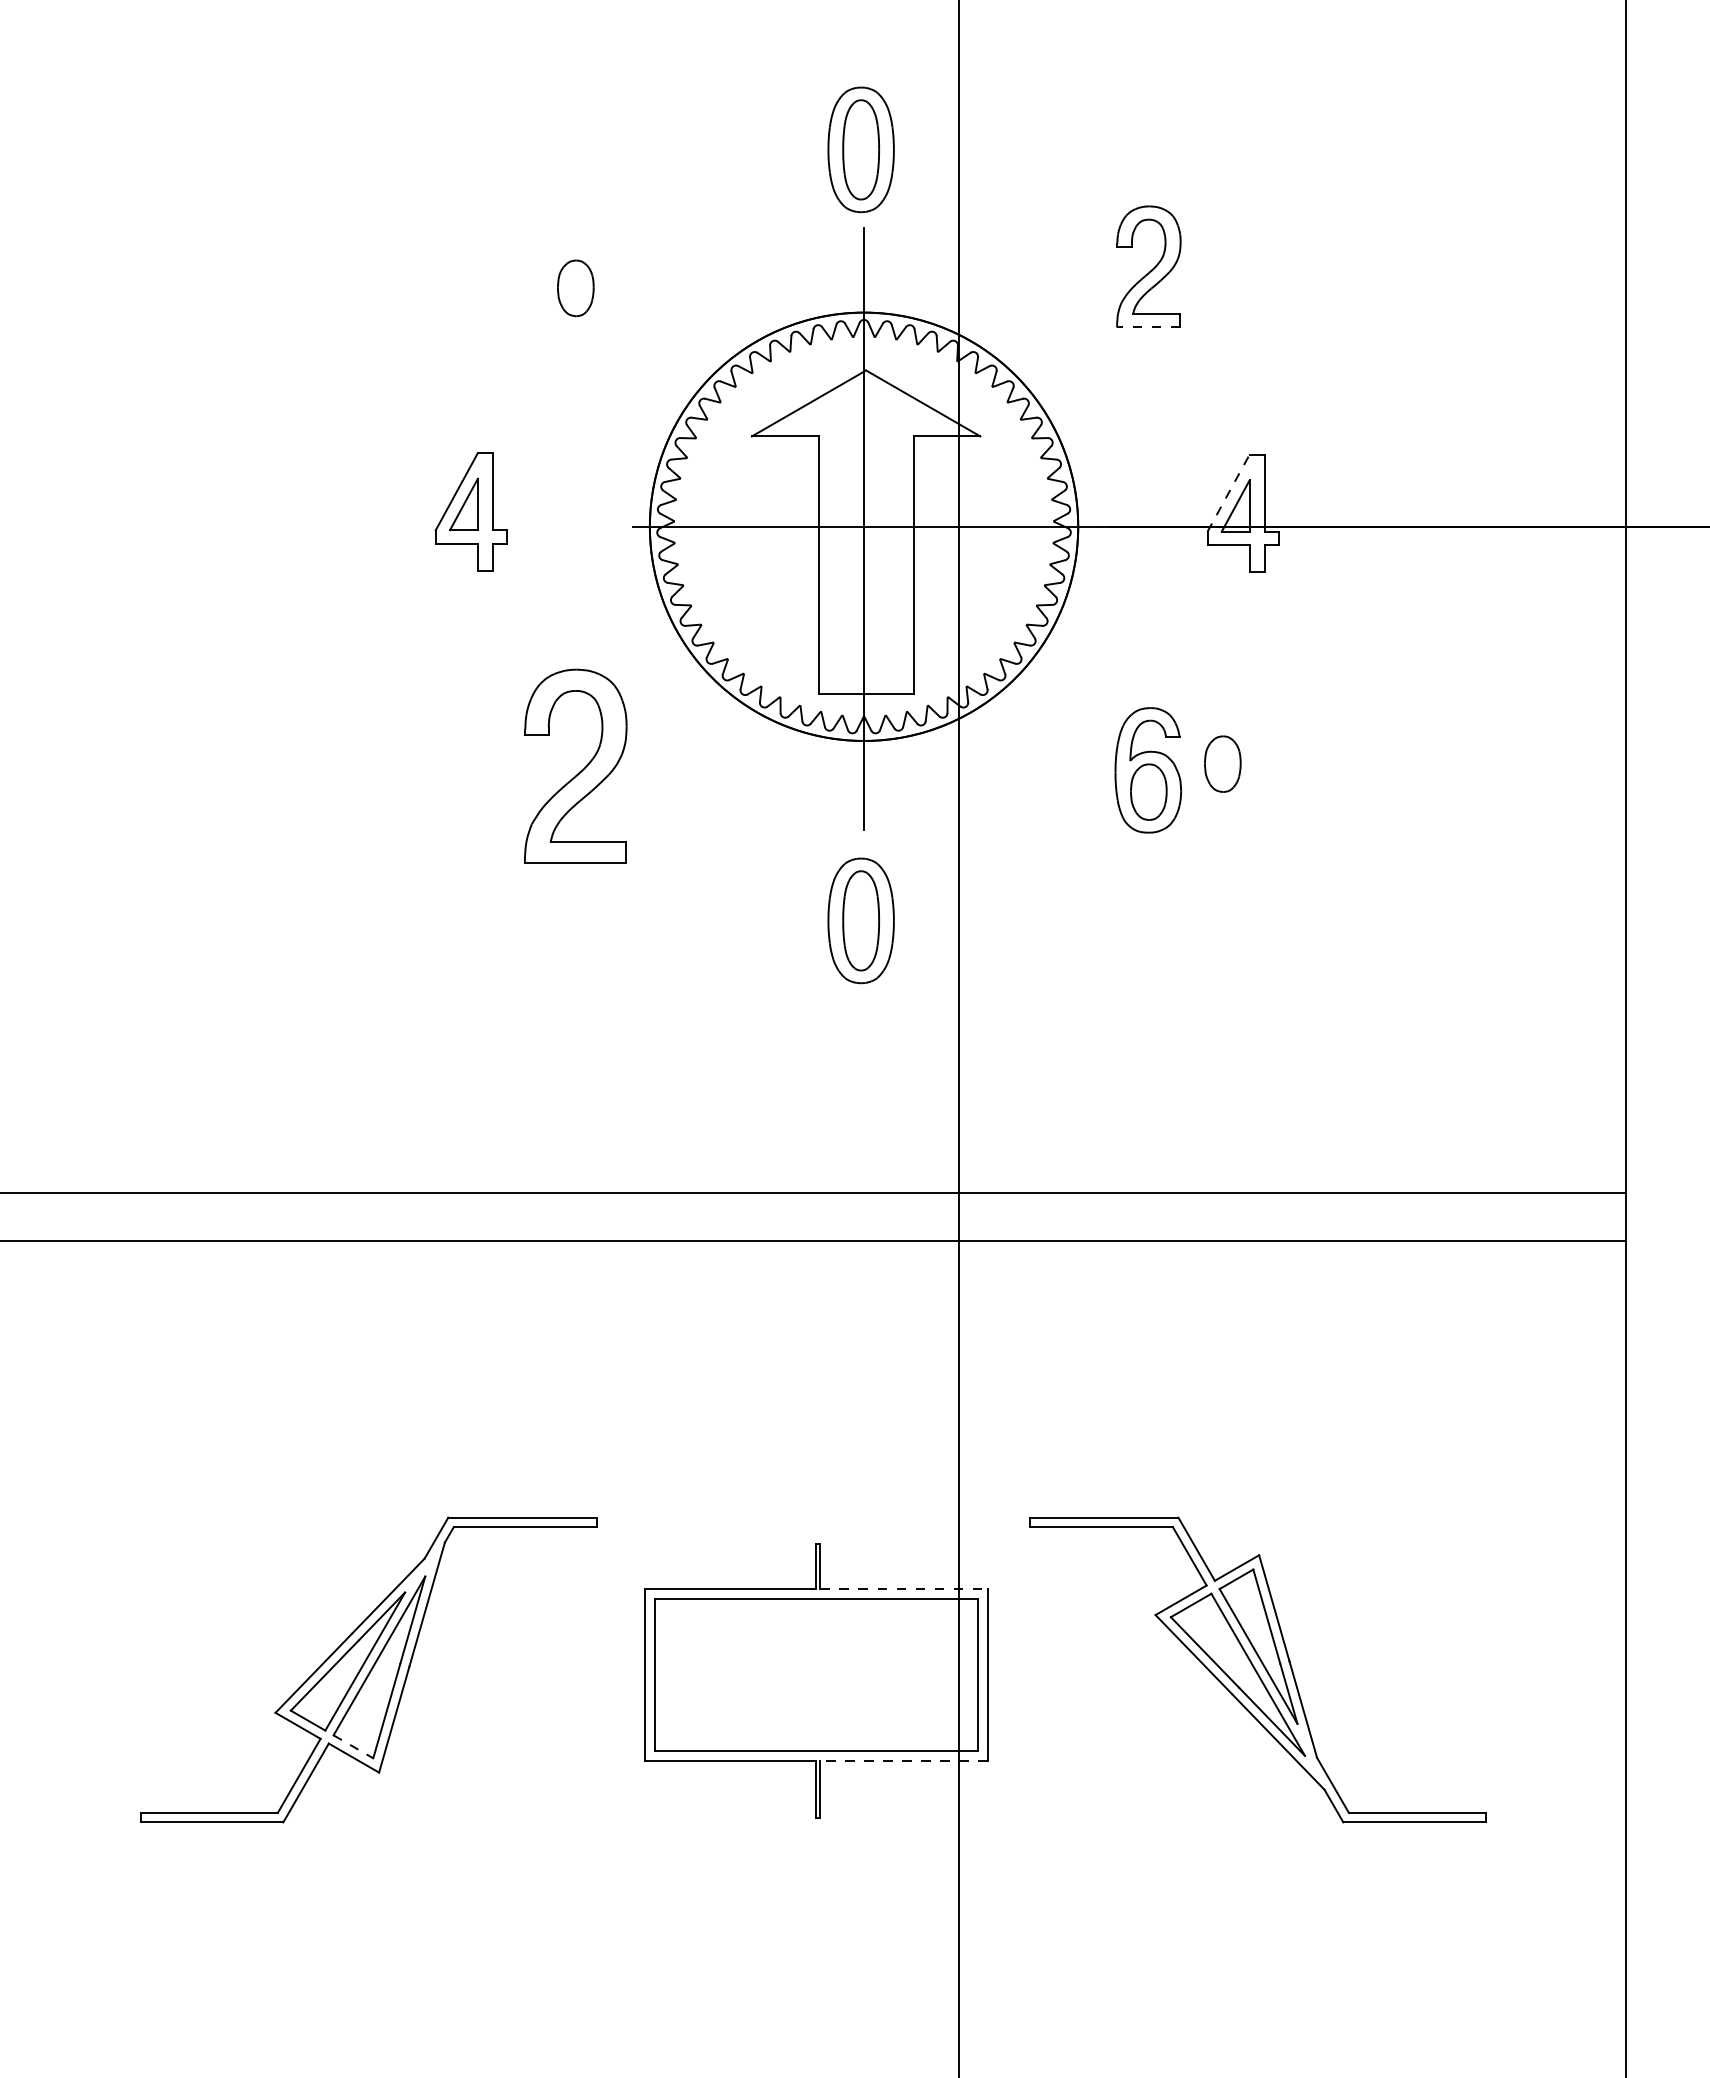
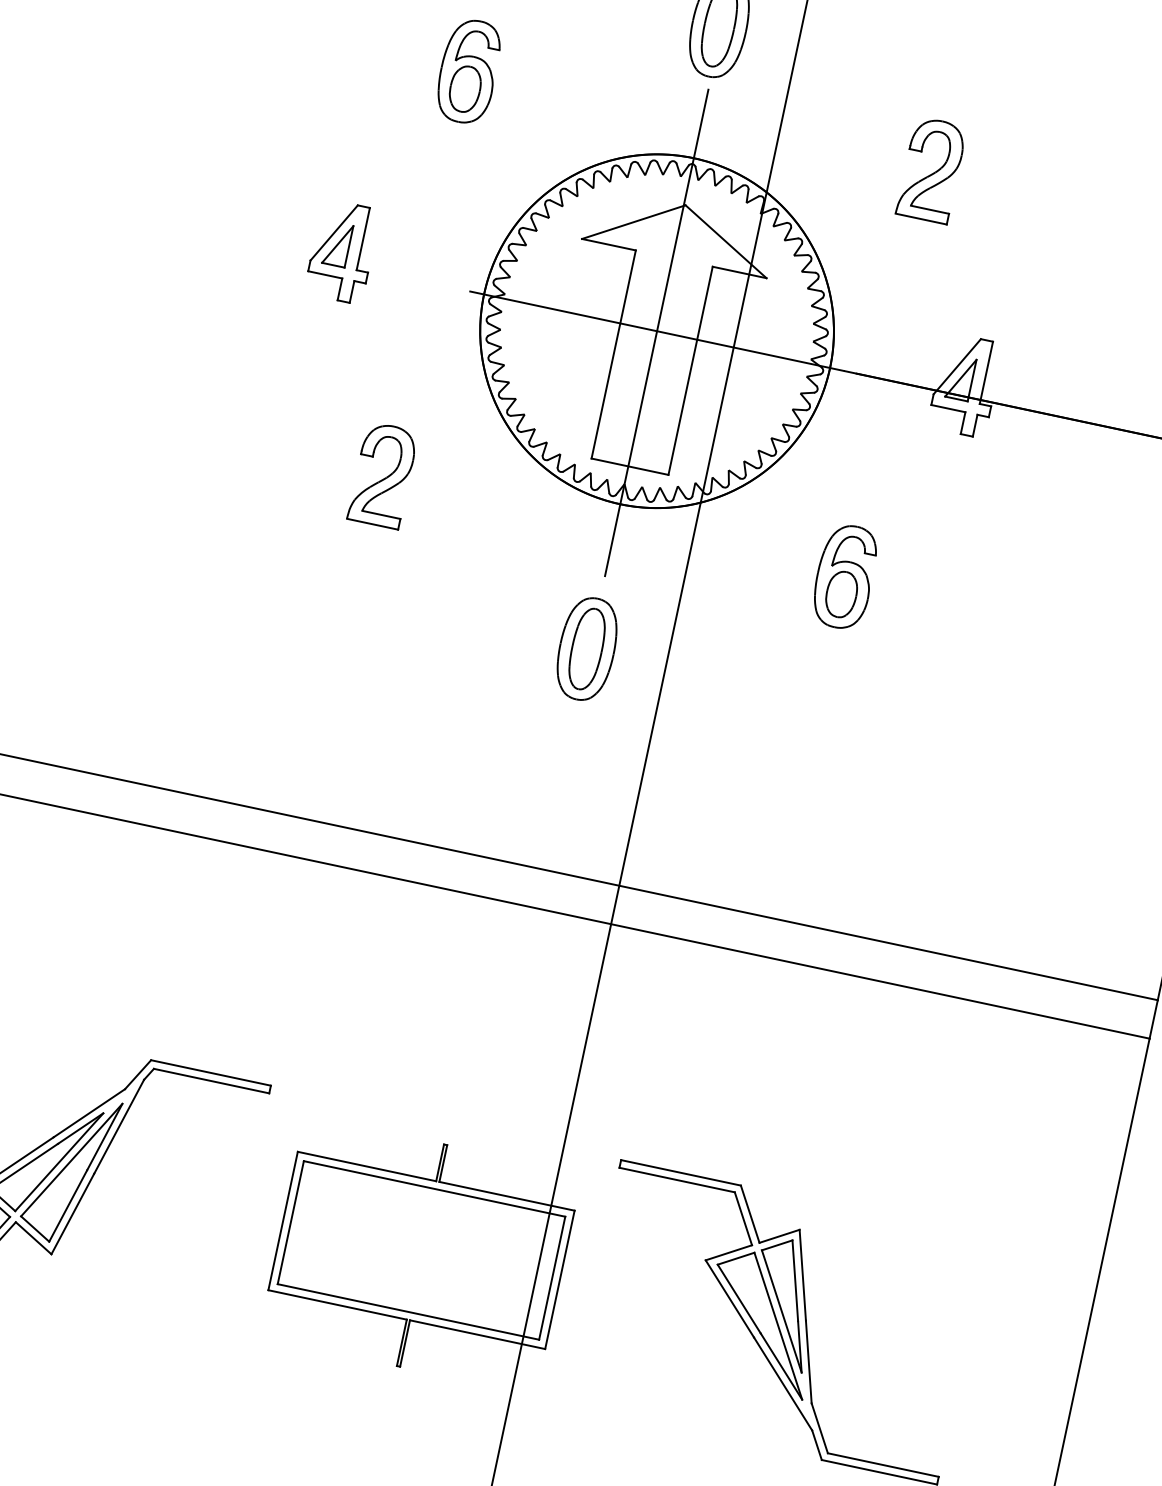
part: (574, 266) -> (467, 71), added
line: (1148, 327) -> (921, 219), dashed -> solid
line: (1228, 493) -> (957, 366), dashed -> solid
part: (1222, 763) -> (905, 583), removed
part: (575, 766) -> (382, 475), size x0.62
line: (904, 1589) -> (507, 1196), dashed -> solid
line: (353, 1746) -> (35, 1228), dashed -> solid
line: (904, 1760) -> (477, 1334), dashed -> solid

